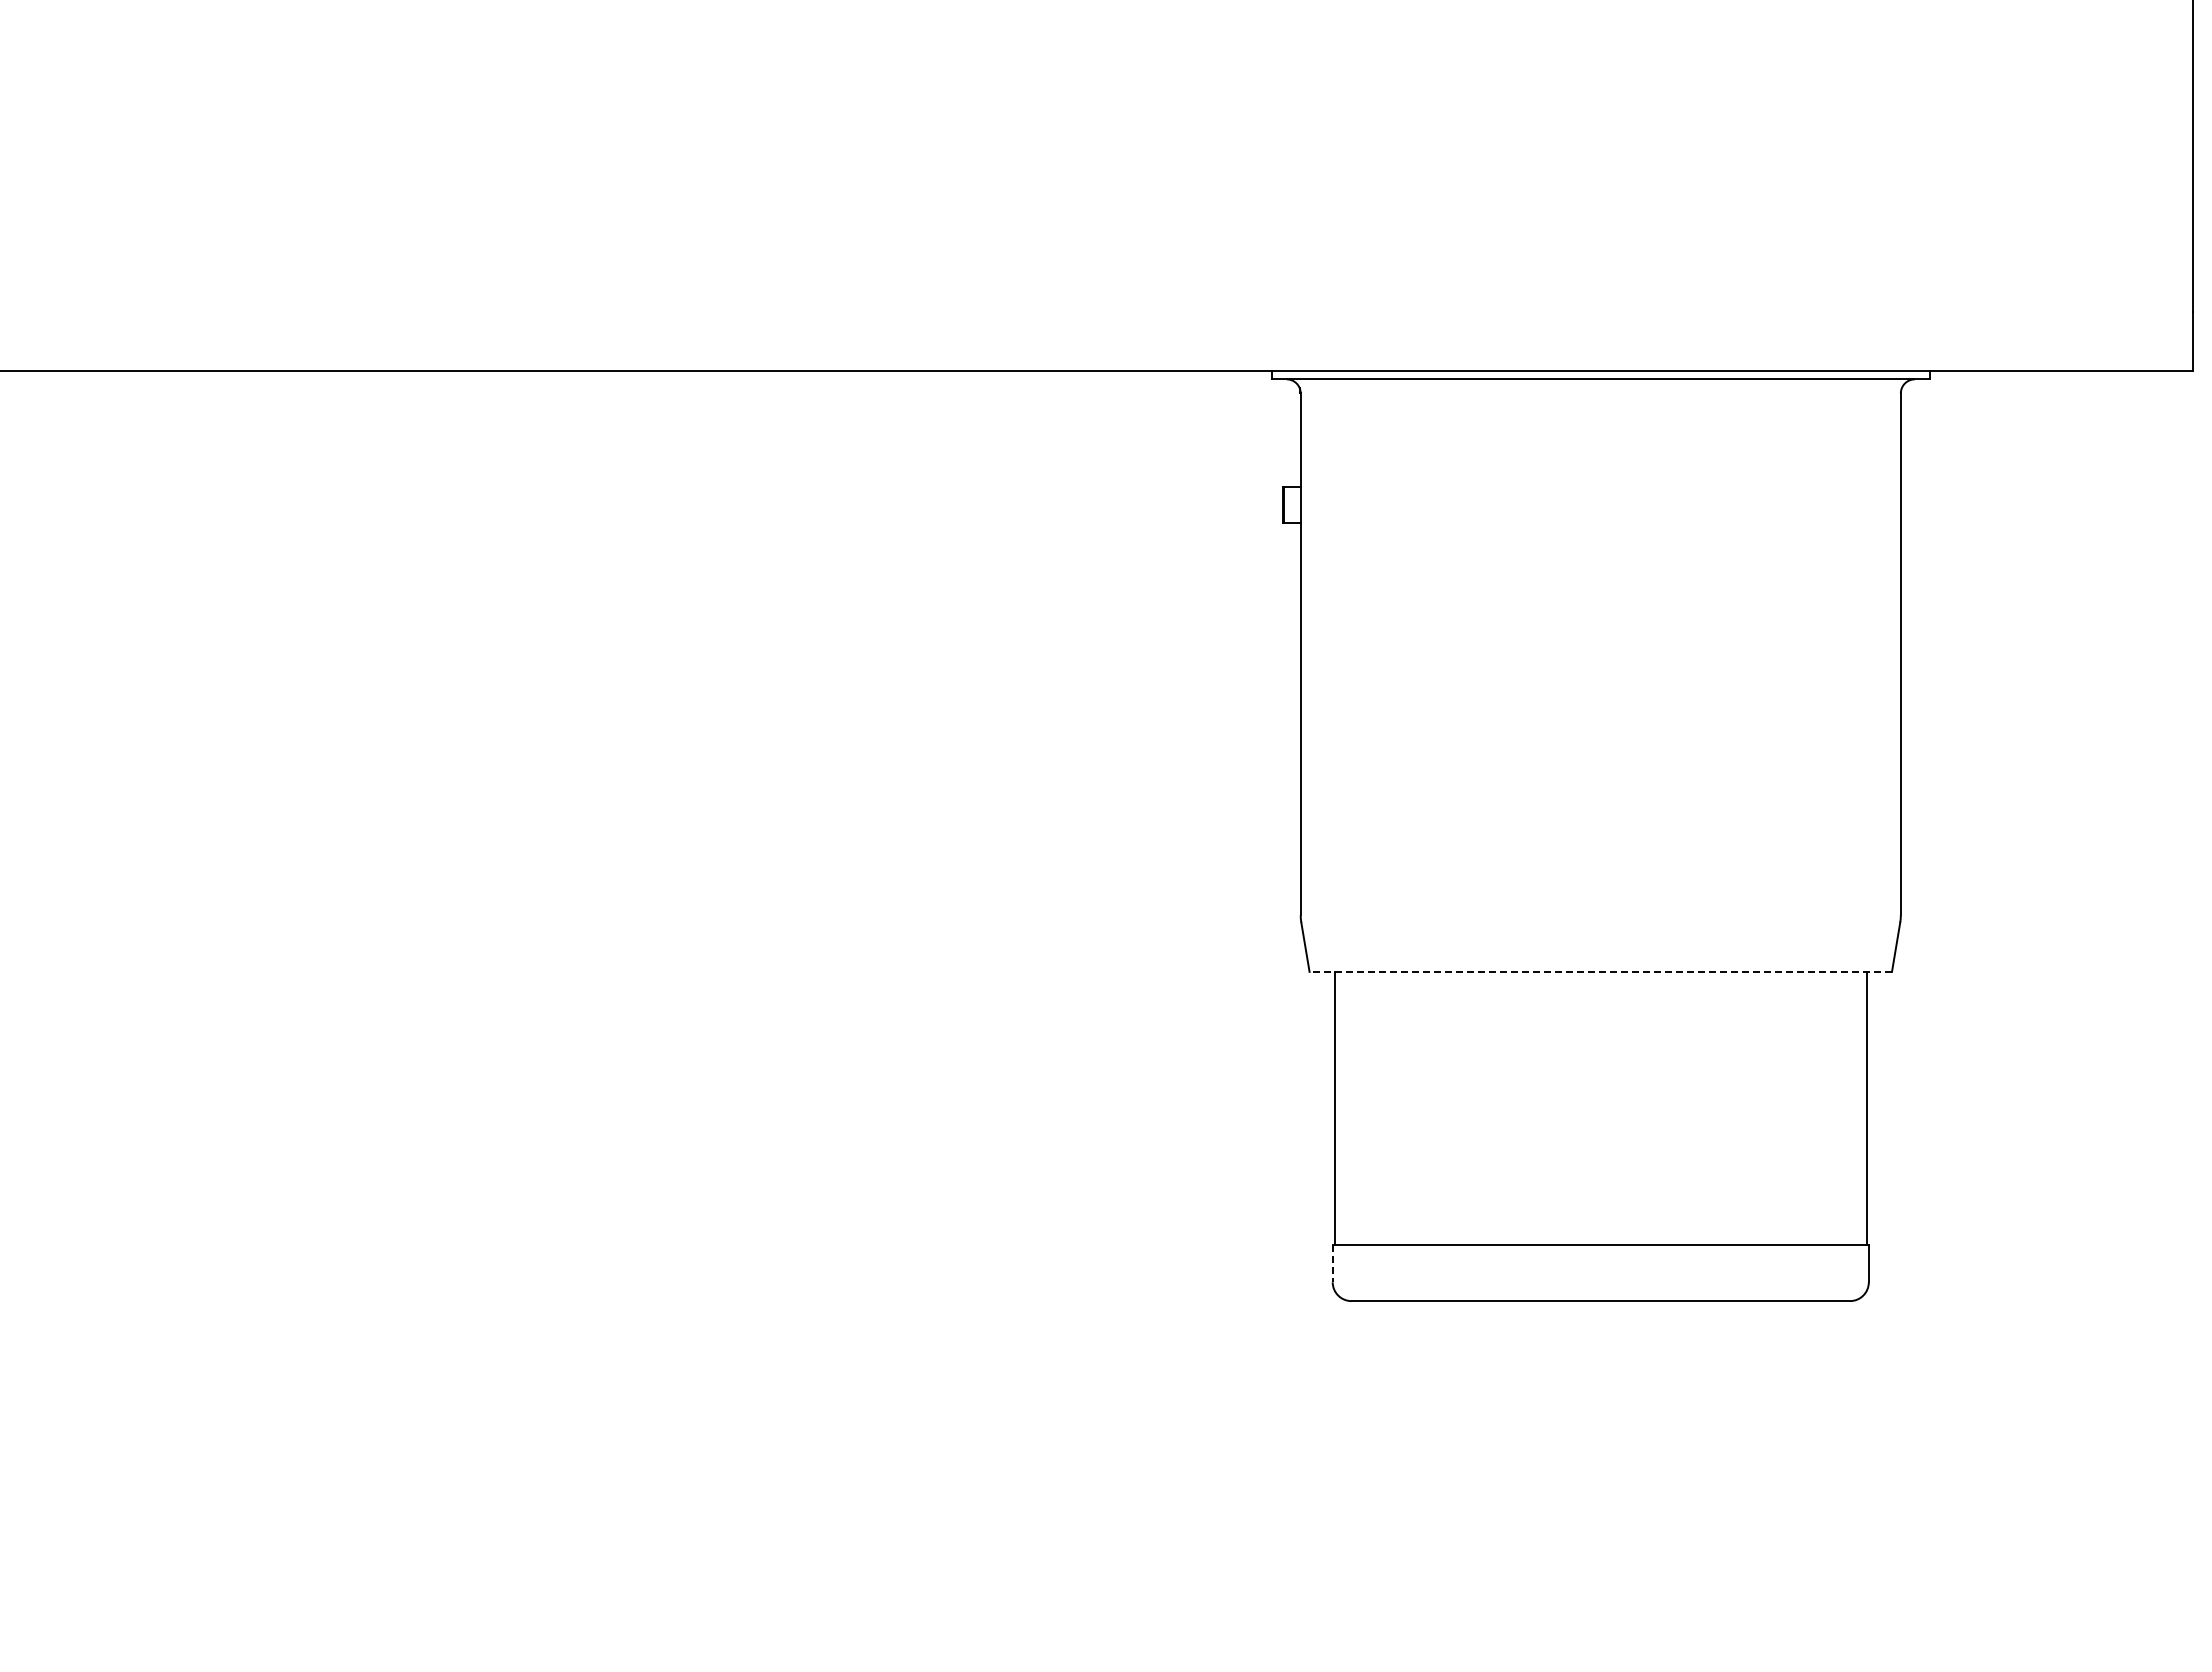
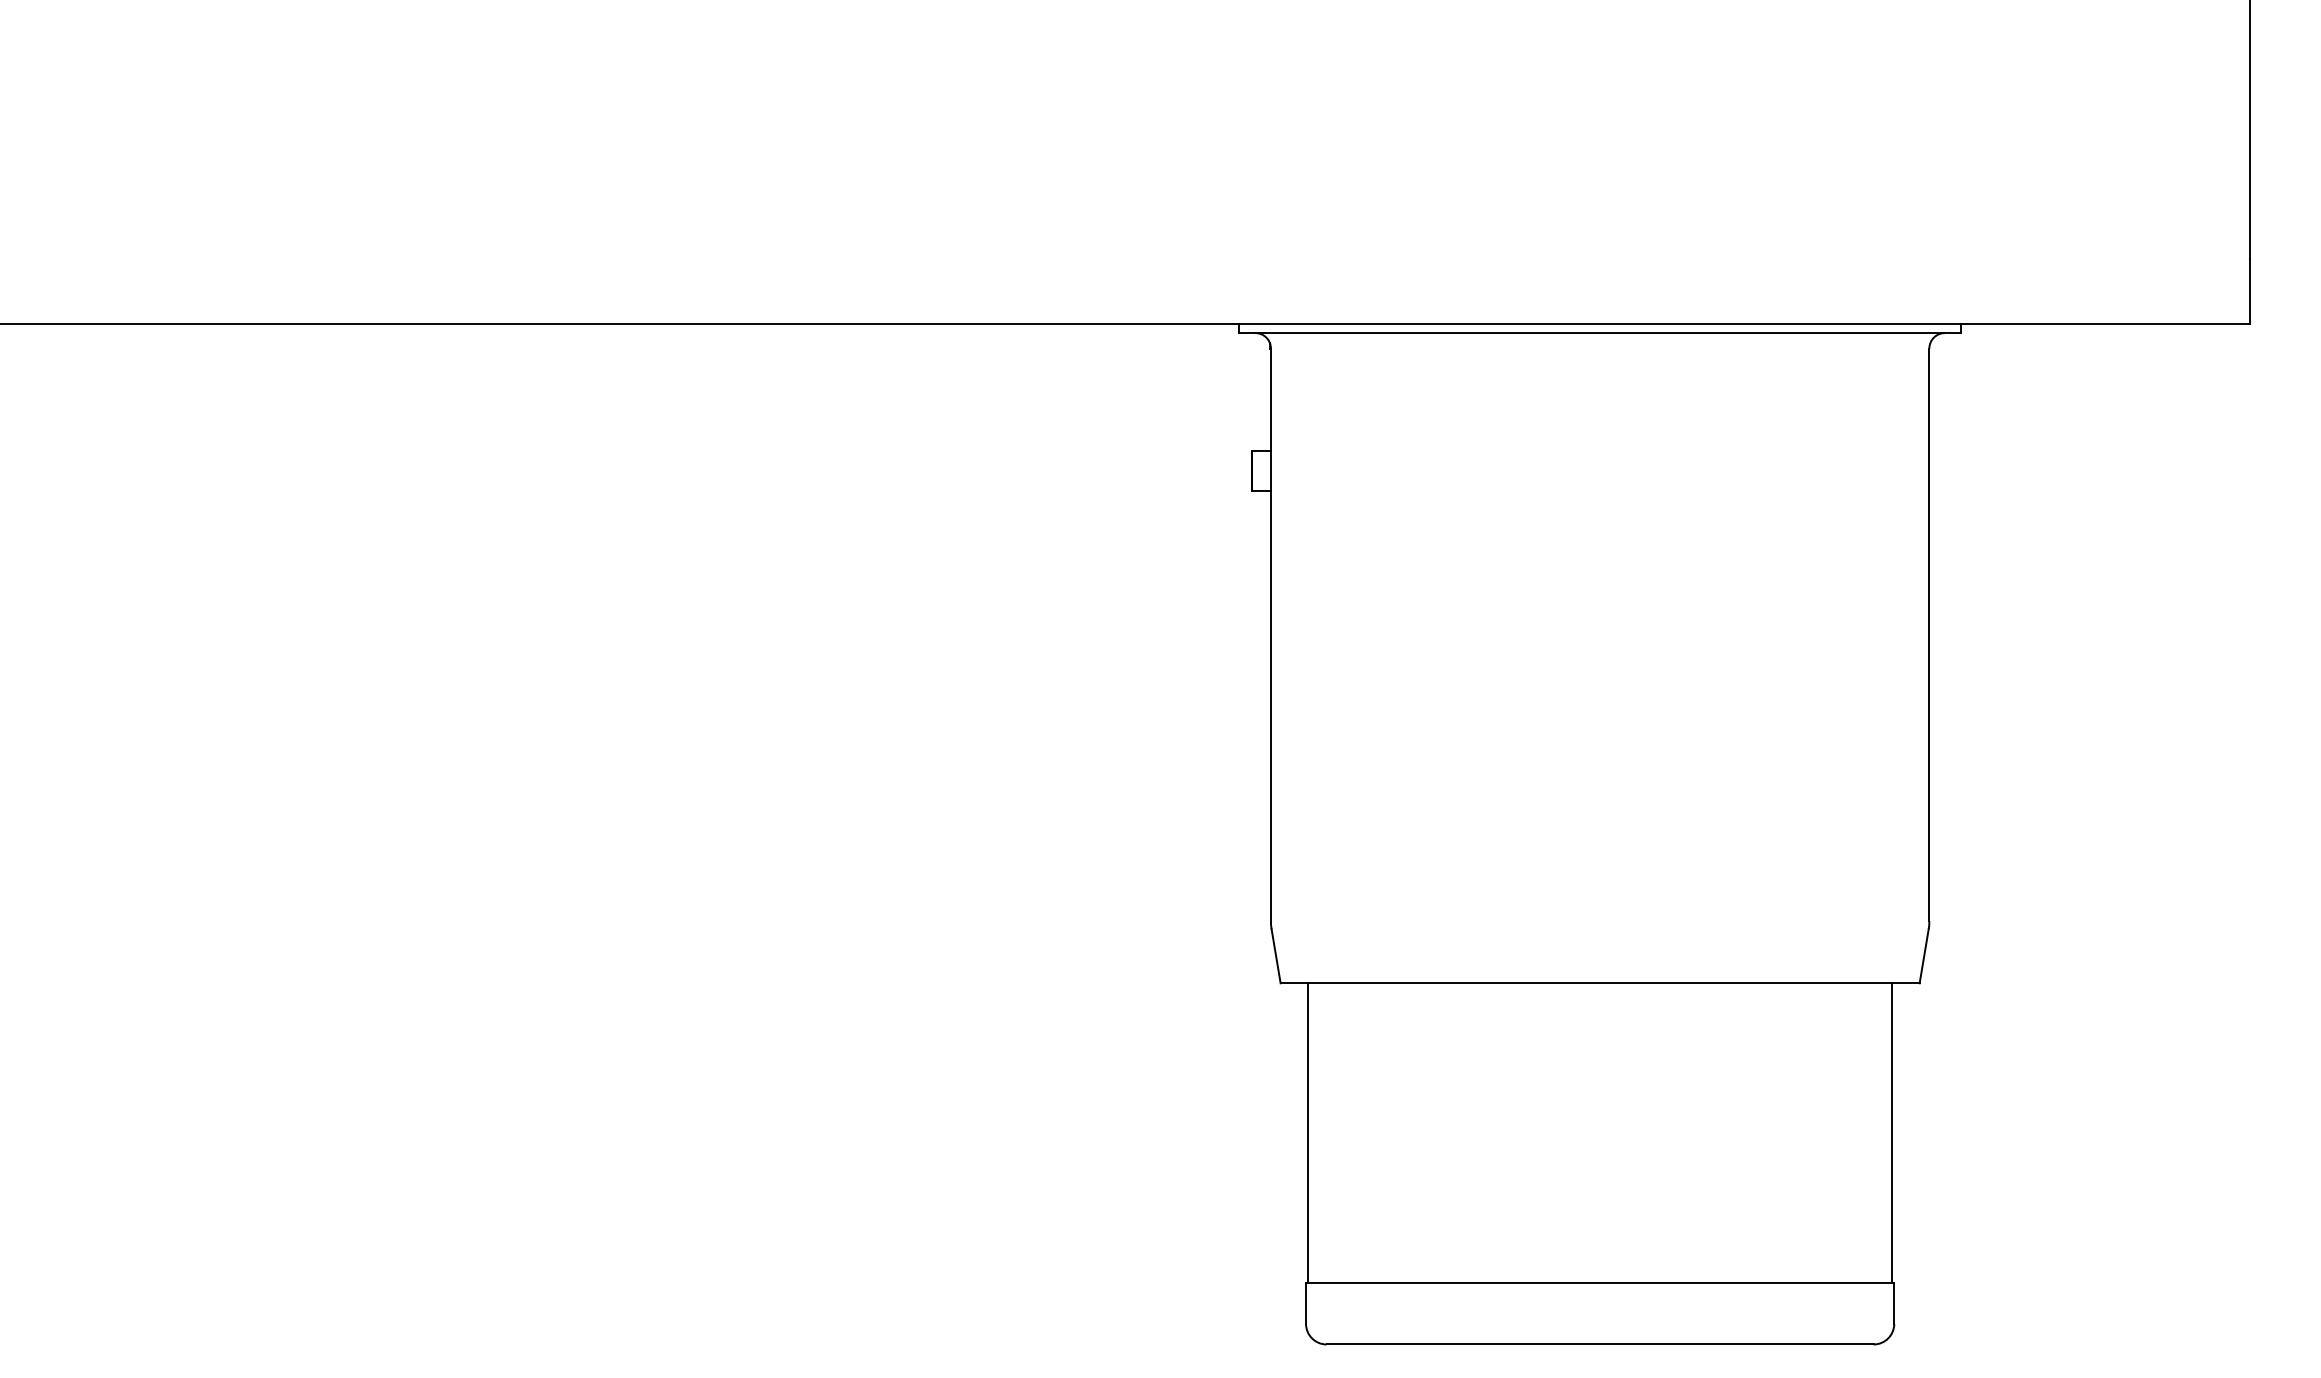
line: (1600, 971) -> (1599, 982), dashed -> solid
line: (1332, 1263) -> (1305, 1303), dashed -> solid

